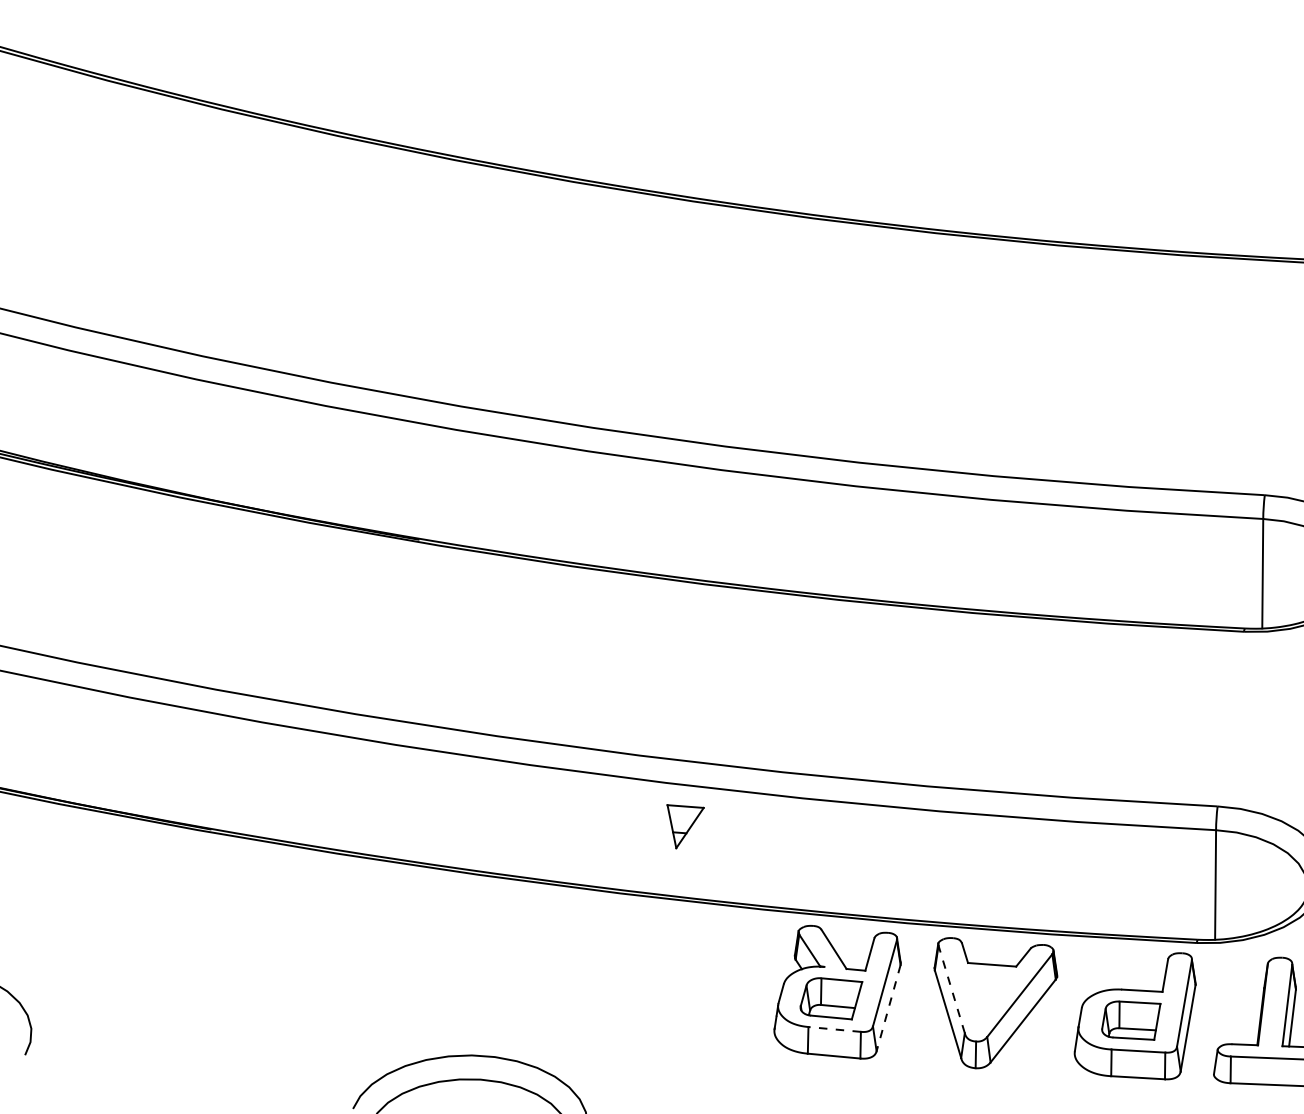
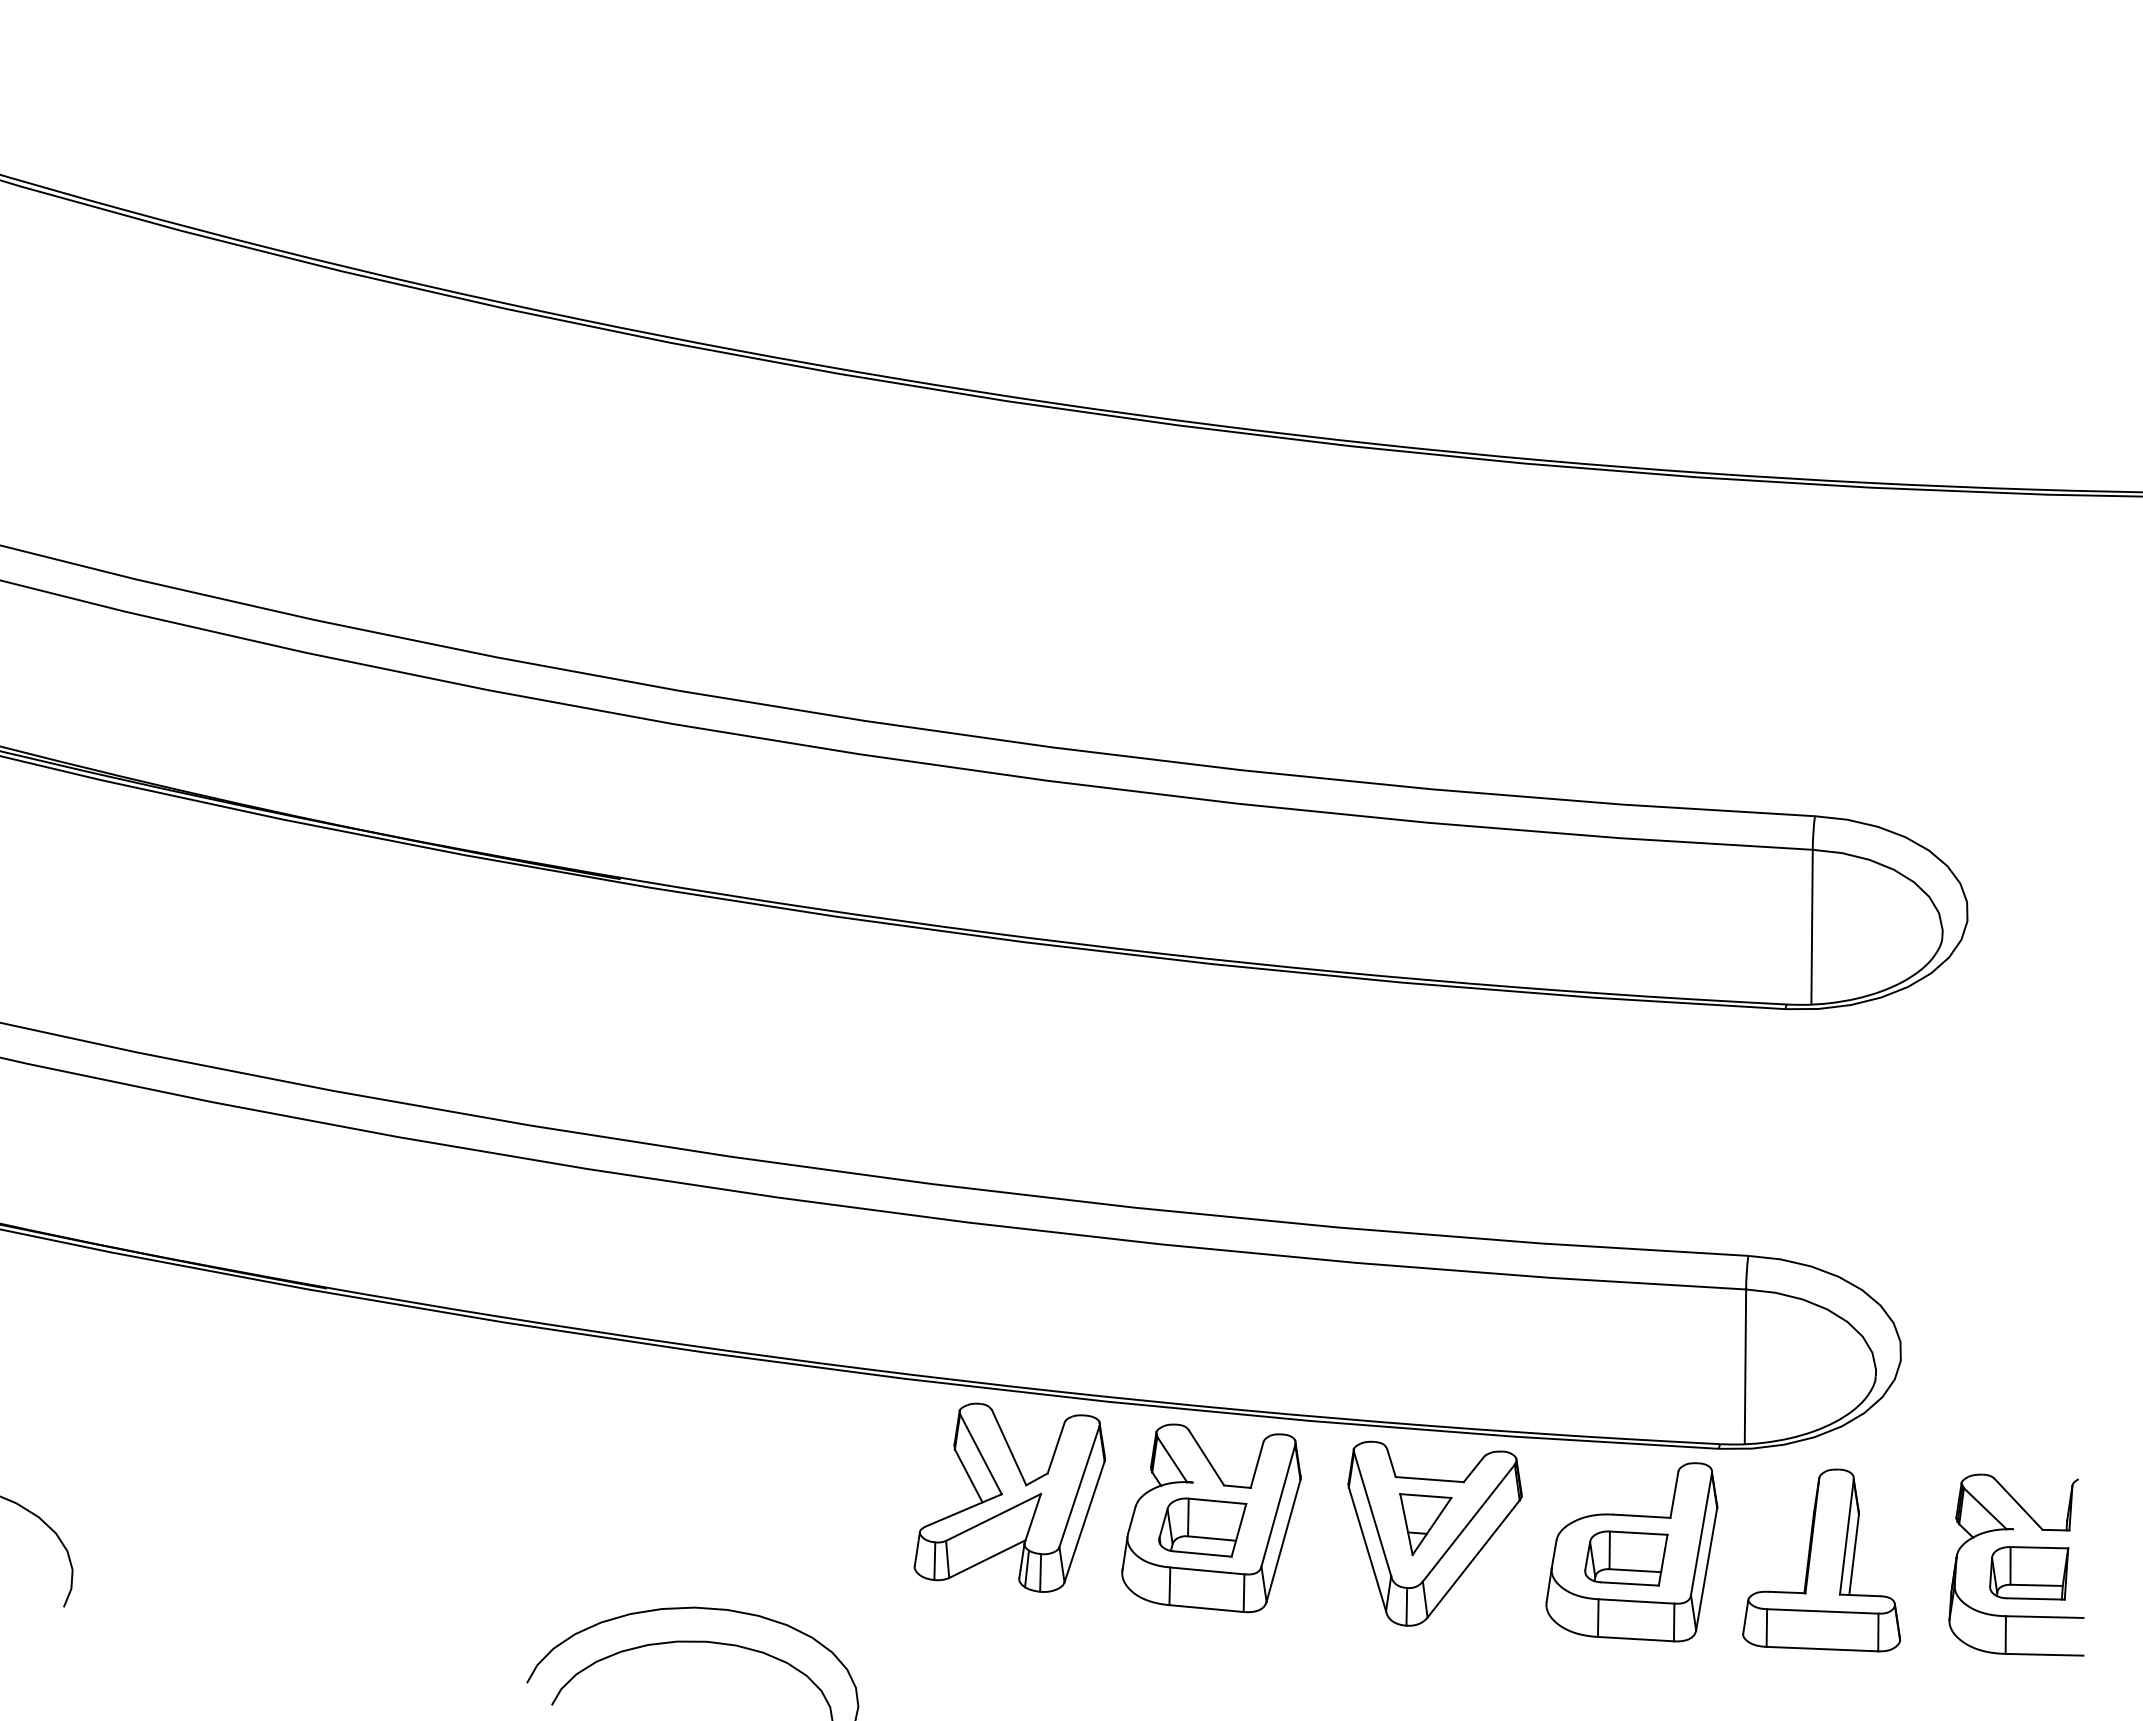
part: (685, 826) -> (1425, 1524), moved
part: (694, 977) -> (1009, 1497), added
line: (951, 989) -> (1372, 1514), dashed -> solid
line: (888, 1008) -> (1283, 1541), dashed -> solid
line: (834, 1029) -> (1206, 1570), dashed -> solid

